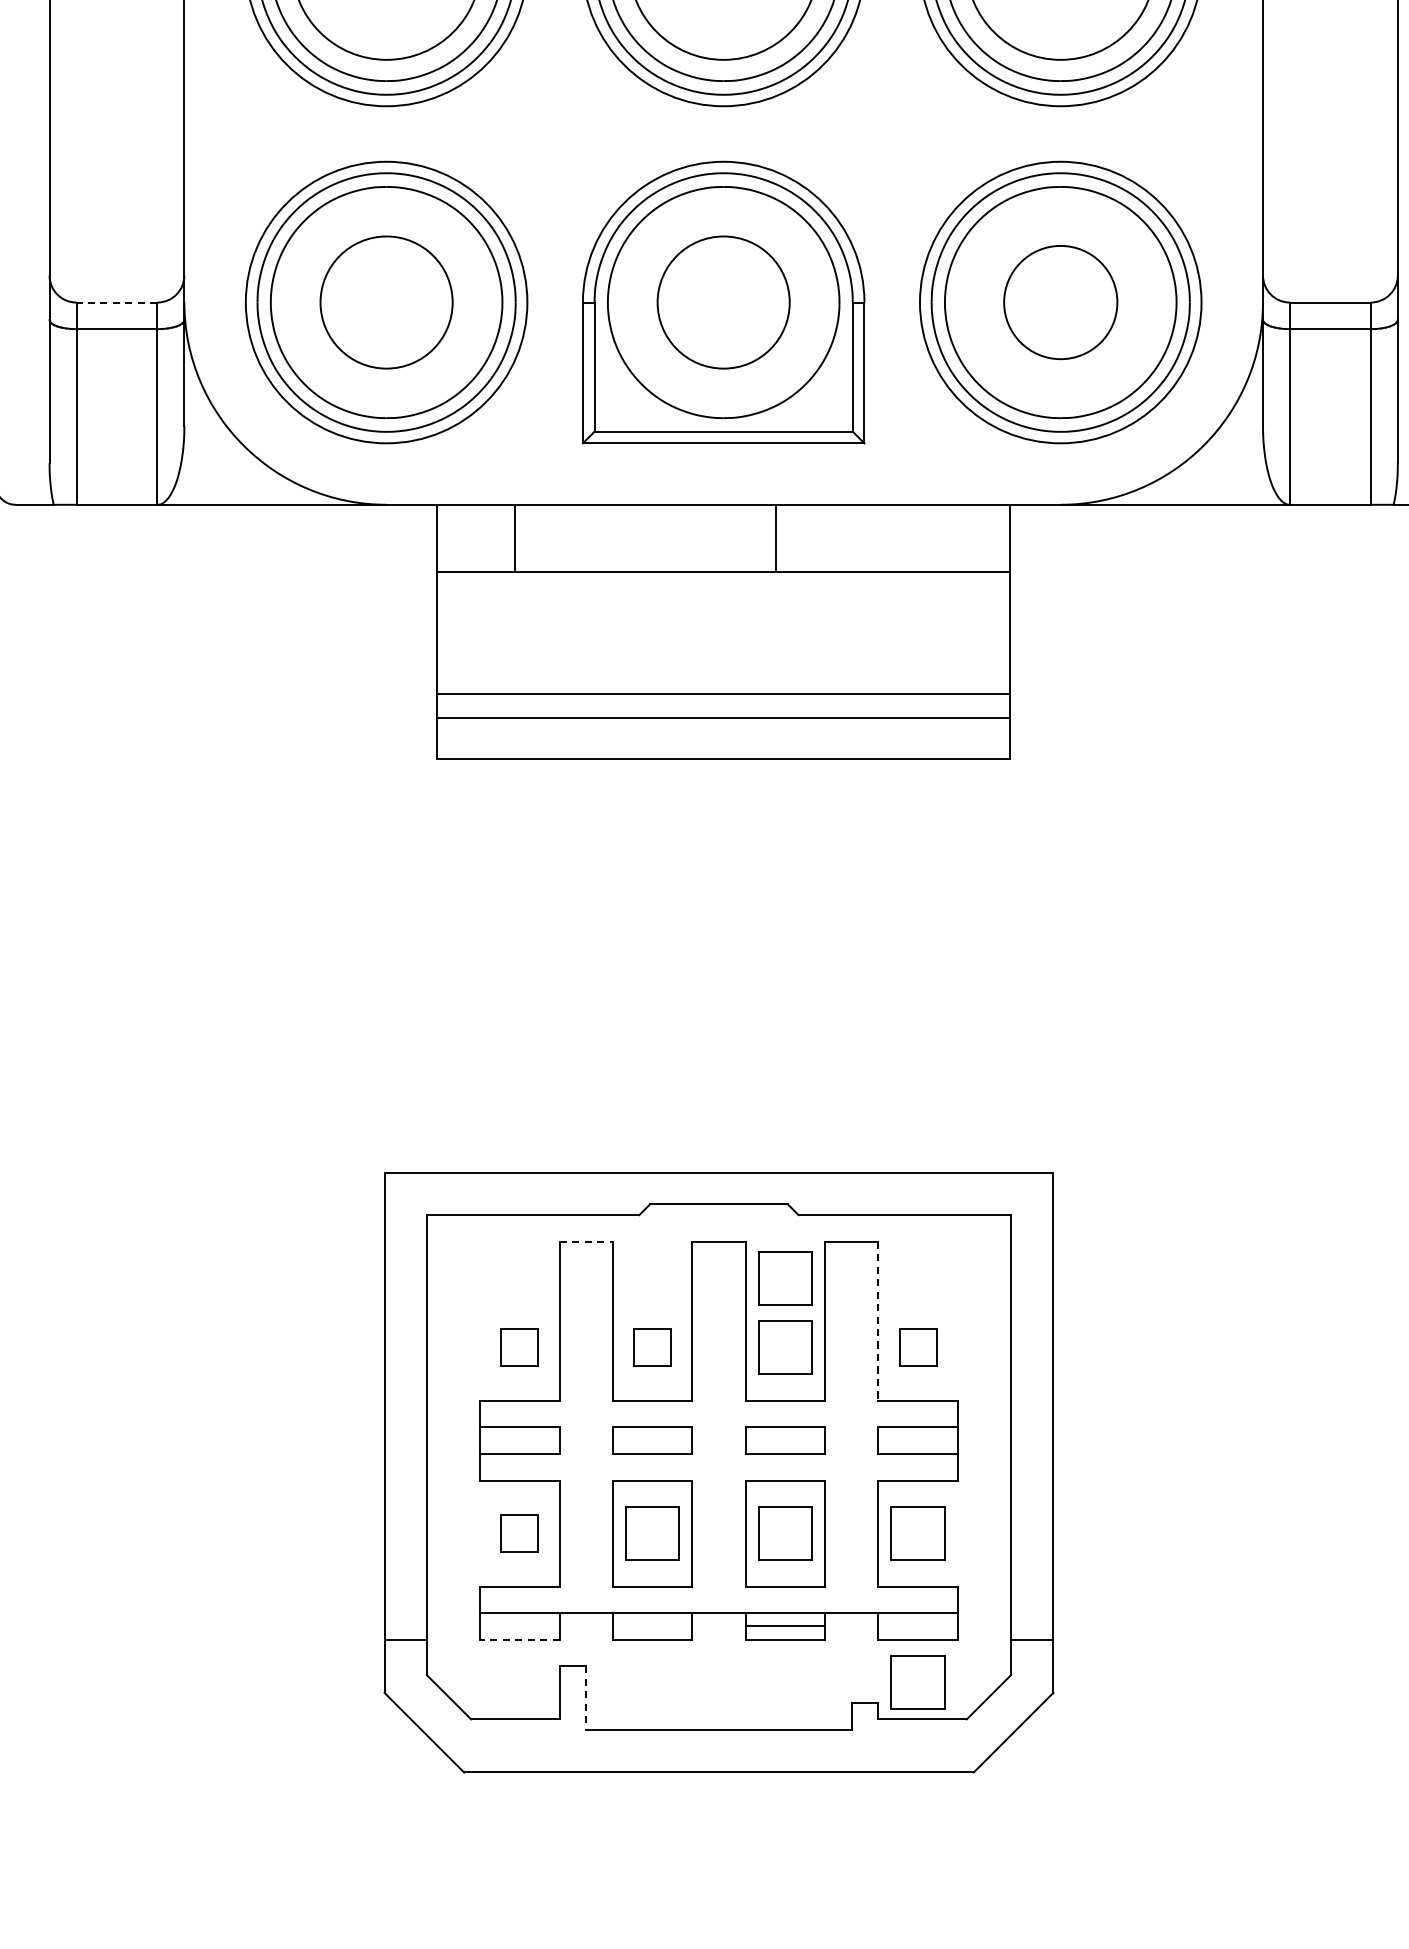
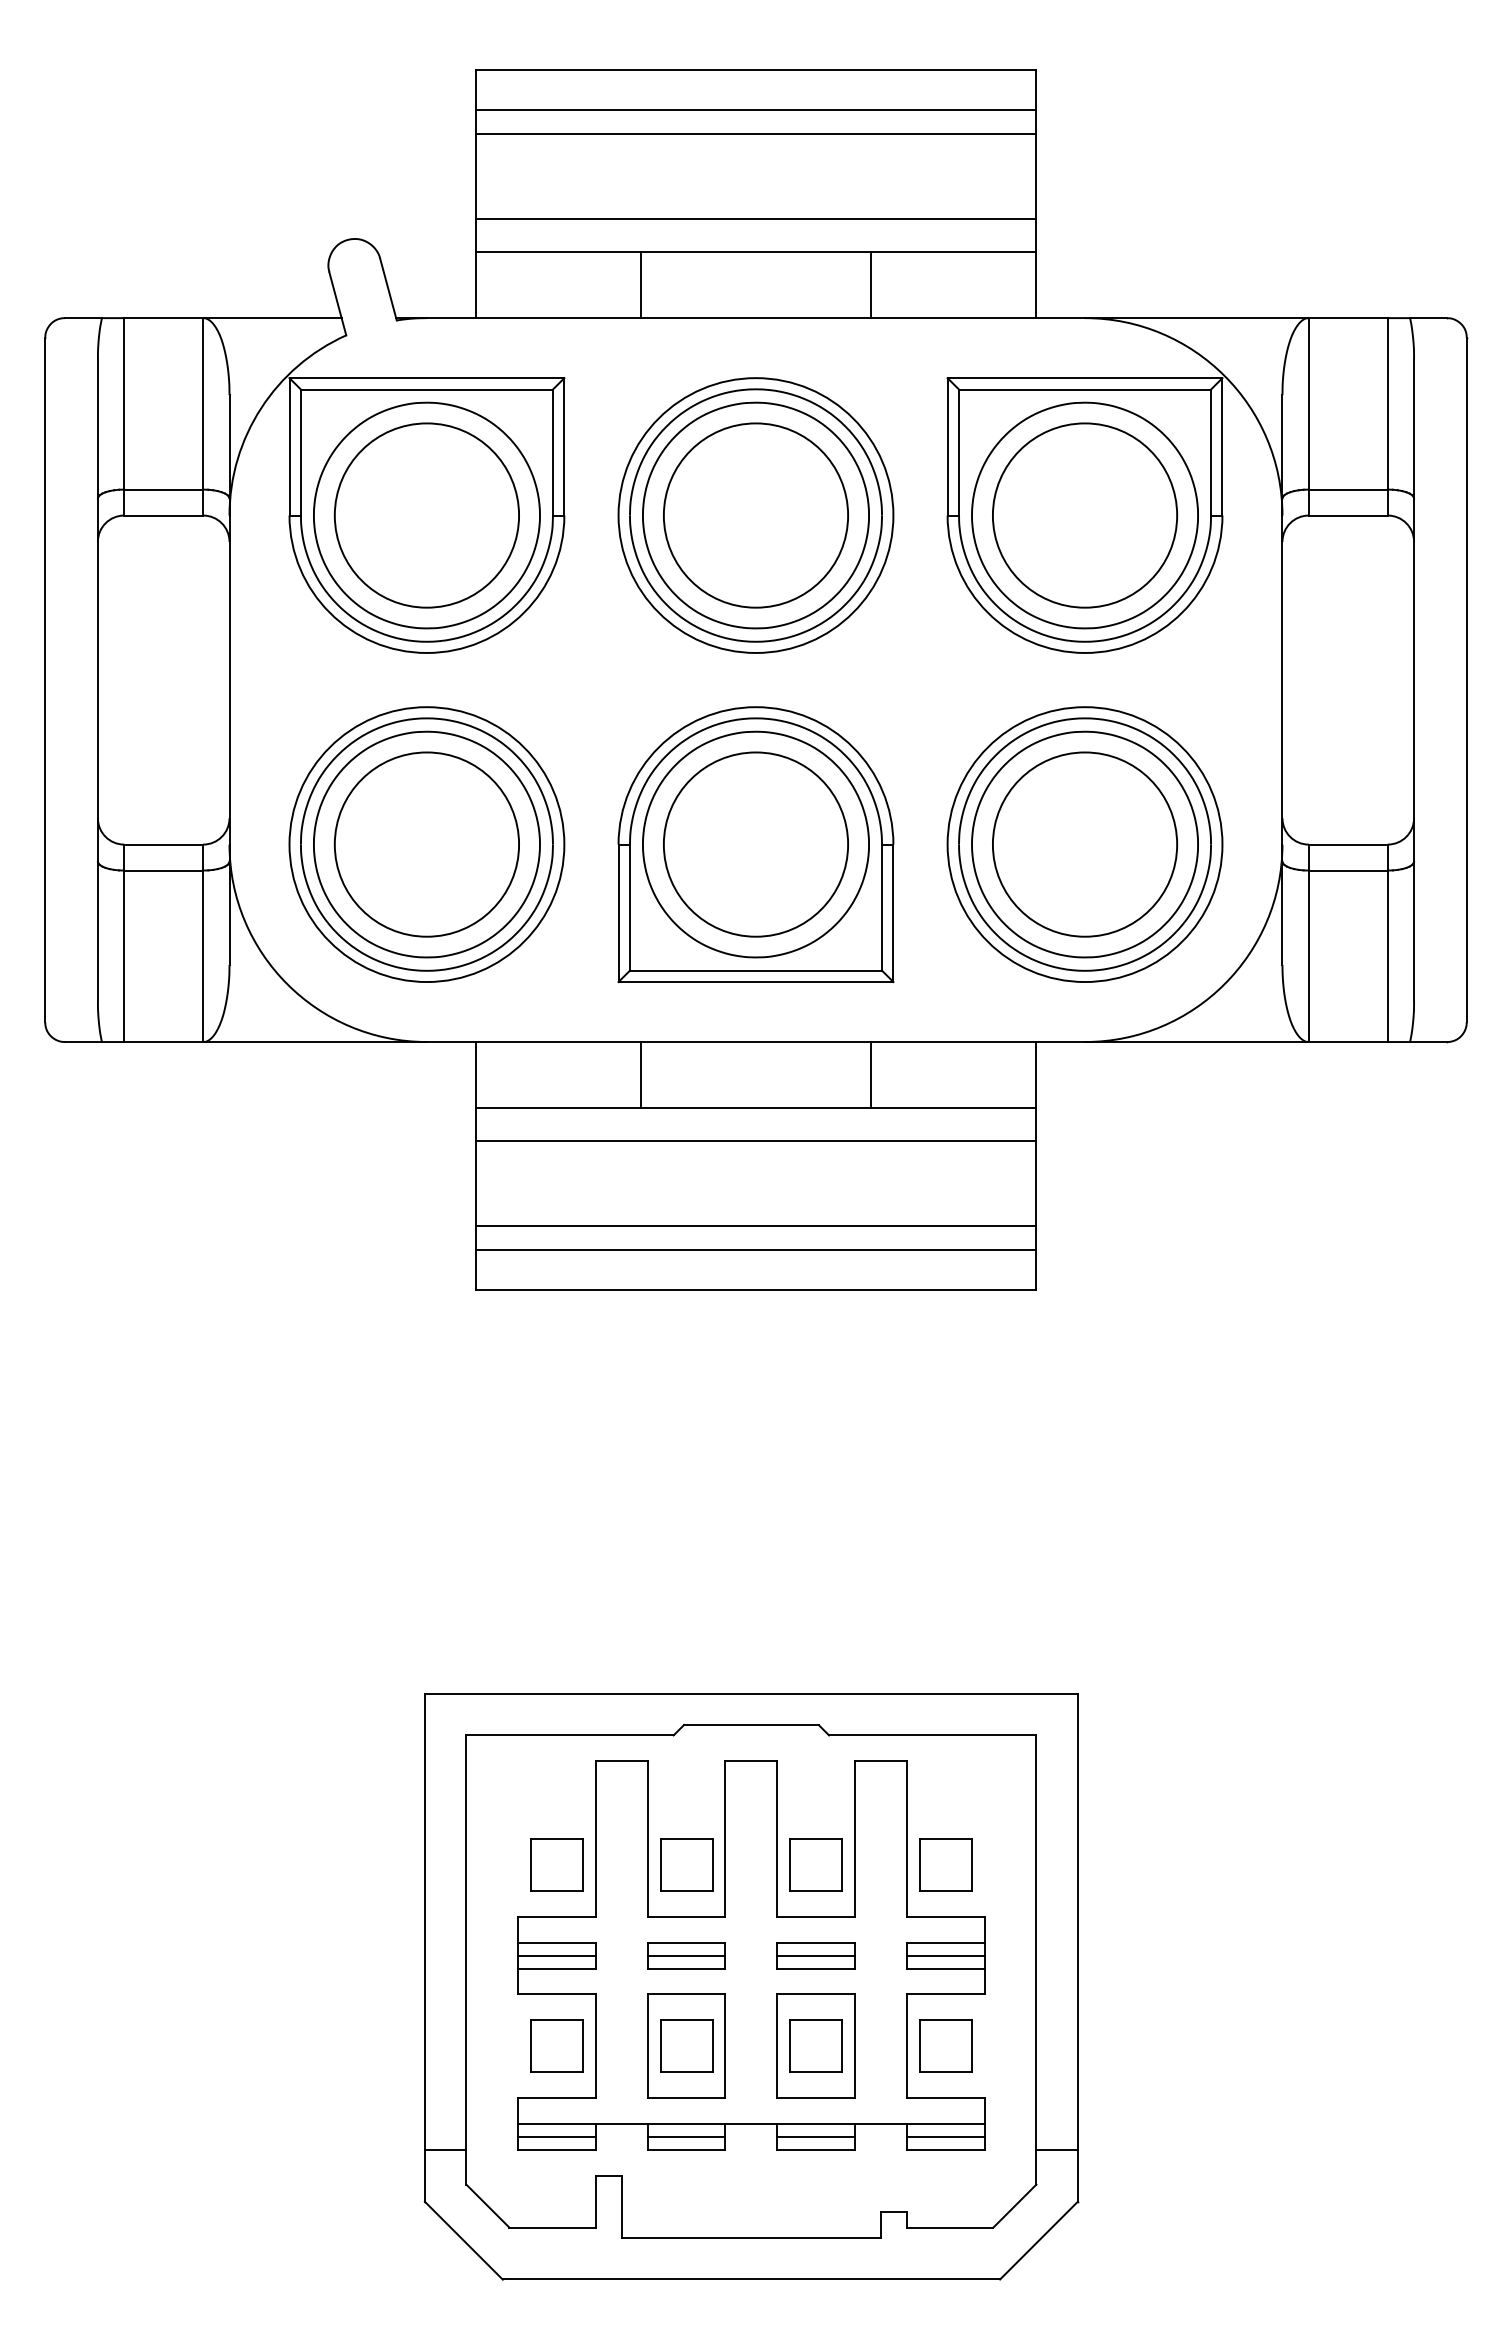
line: (116, 302) -> (163, 844), dashed -> solid
circle: (386, 302) -> (426, 844), size x1.43
circle: (723, 302) -> (755, 844), size x1.43
circle: (1060, 302) -> (1084, 844), size x1.67
line: (514, 538) -> (640, 1074), moved
line: (776, 538) -> (871, 1074), moved
line: (723, 605) -> (755, 1140), added
line: (585, 1241) -> (621, 1761), dashed -> solid
part: (784, 1277) -> (815, 1796), removed
line: (877, 1321) -> (906, 1839), dashed -> solid
part: (519, 1347) -> (556, 1864), size x1.43
part: (652, 1347) -> (686, 1864), size x1.43
part: (917, 1347) -> (945, 1864), size x1.43
line: (519, 1440) -> (556, 1955), added
line: (652, 1440) -> (686, 1955), added
line: (785, 1440) -> (816, 1955), added
line: (917, 1440) -> (945, 1955), added
part: (519, 1532) -> (556, 2045), size x1.43
line: (519, 1627) -> (556, 2137), added
line: (652, 1627) -> (686, 2137), added
line: (917, 1627) -> (945, 2137), added
line: (520, 1639) -> (557, 2149), dashed -> solid
part: (917, 1681) -> (945, 2190), removed
line: (585, 1698) -> (621, 2207), dashed -> solid

